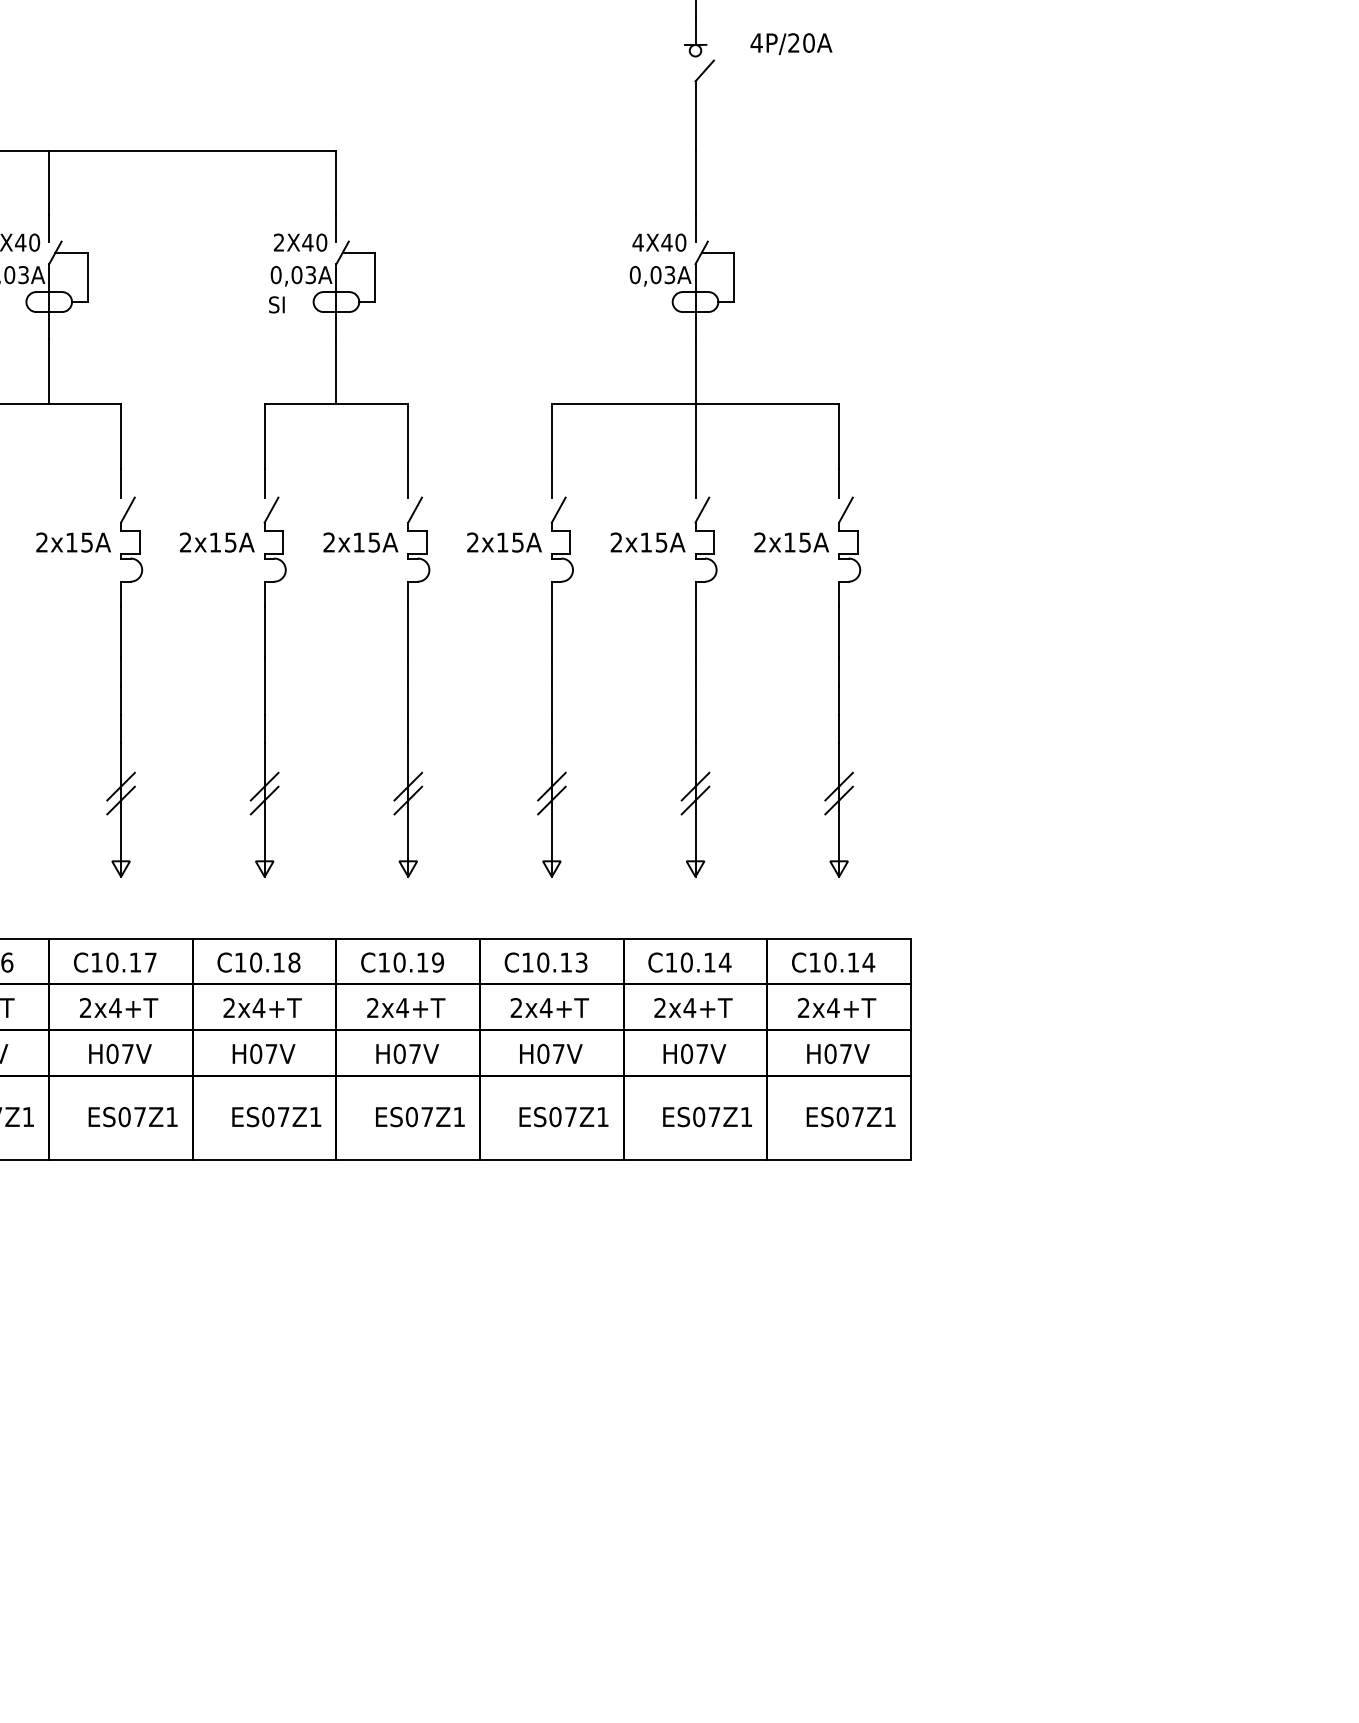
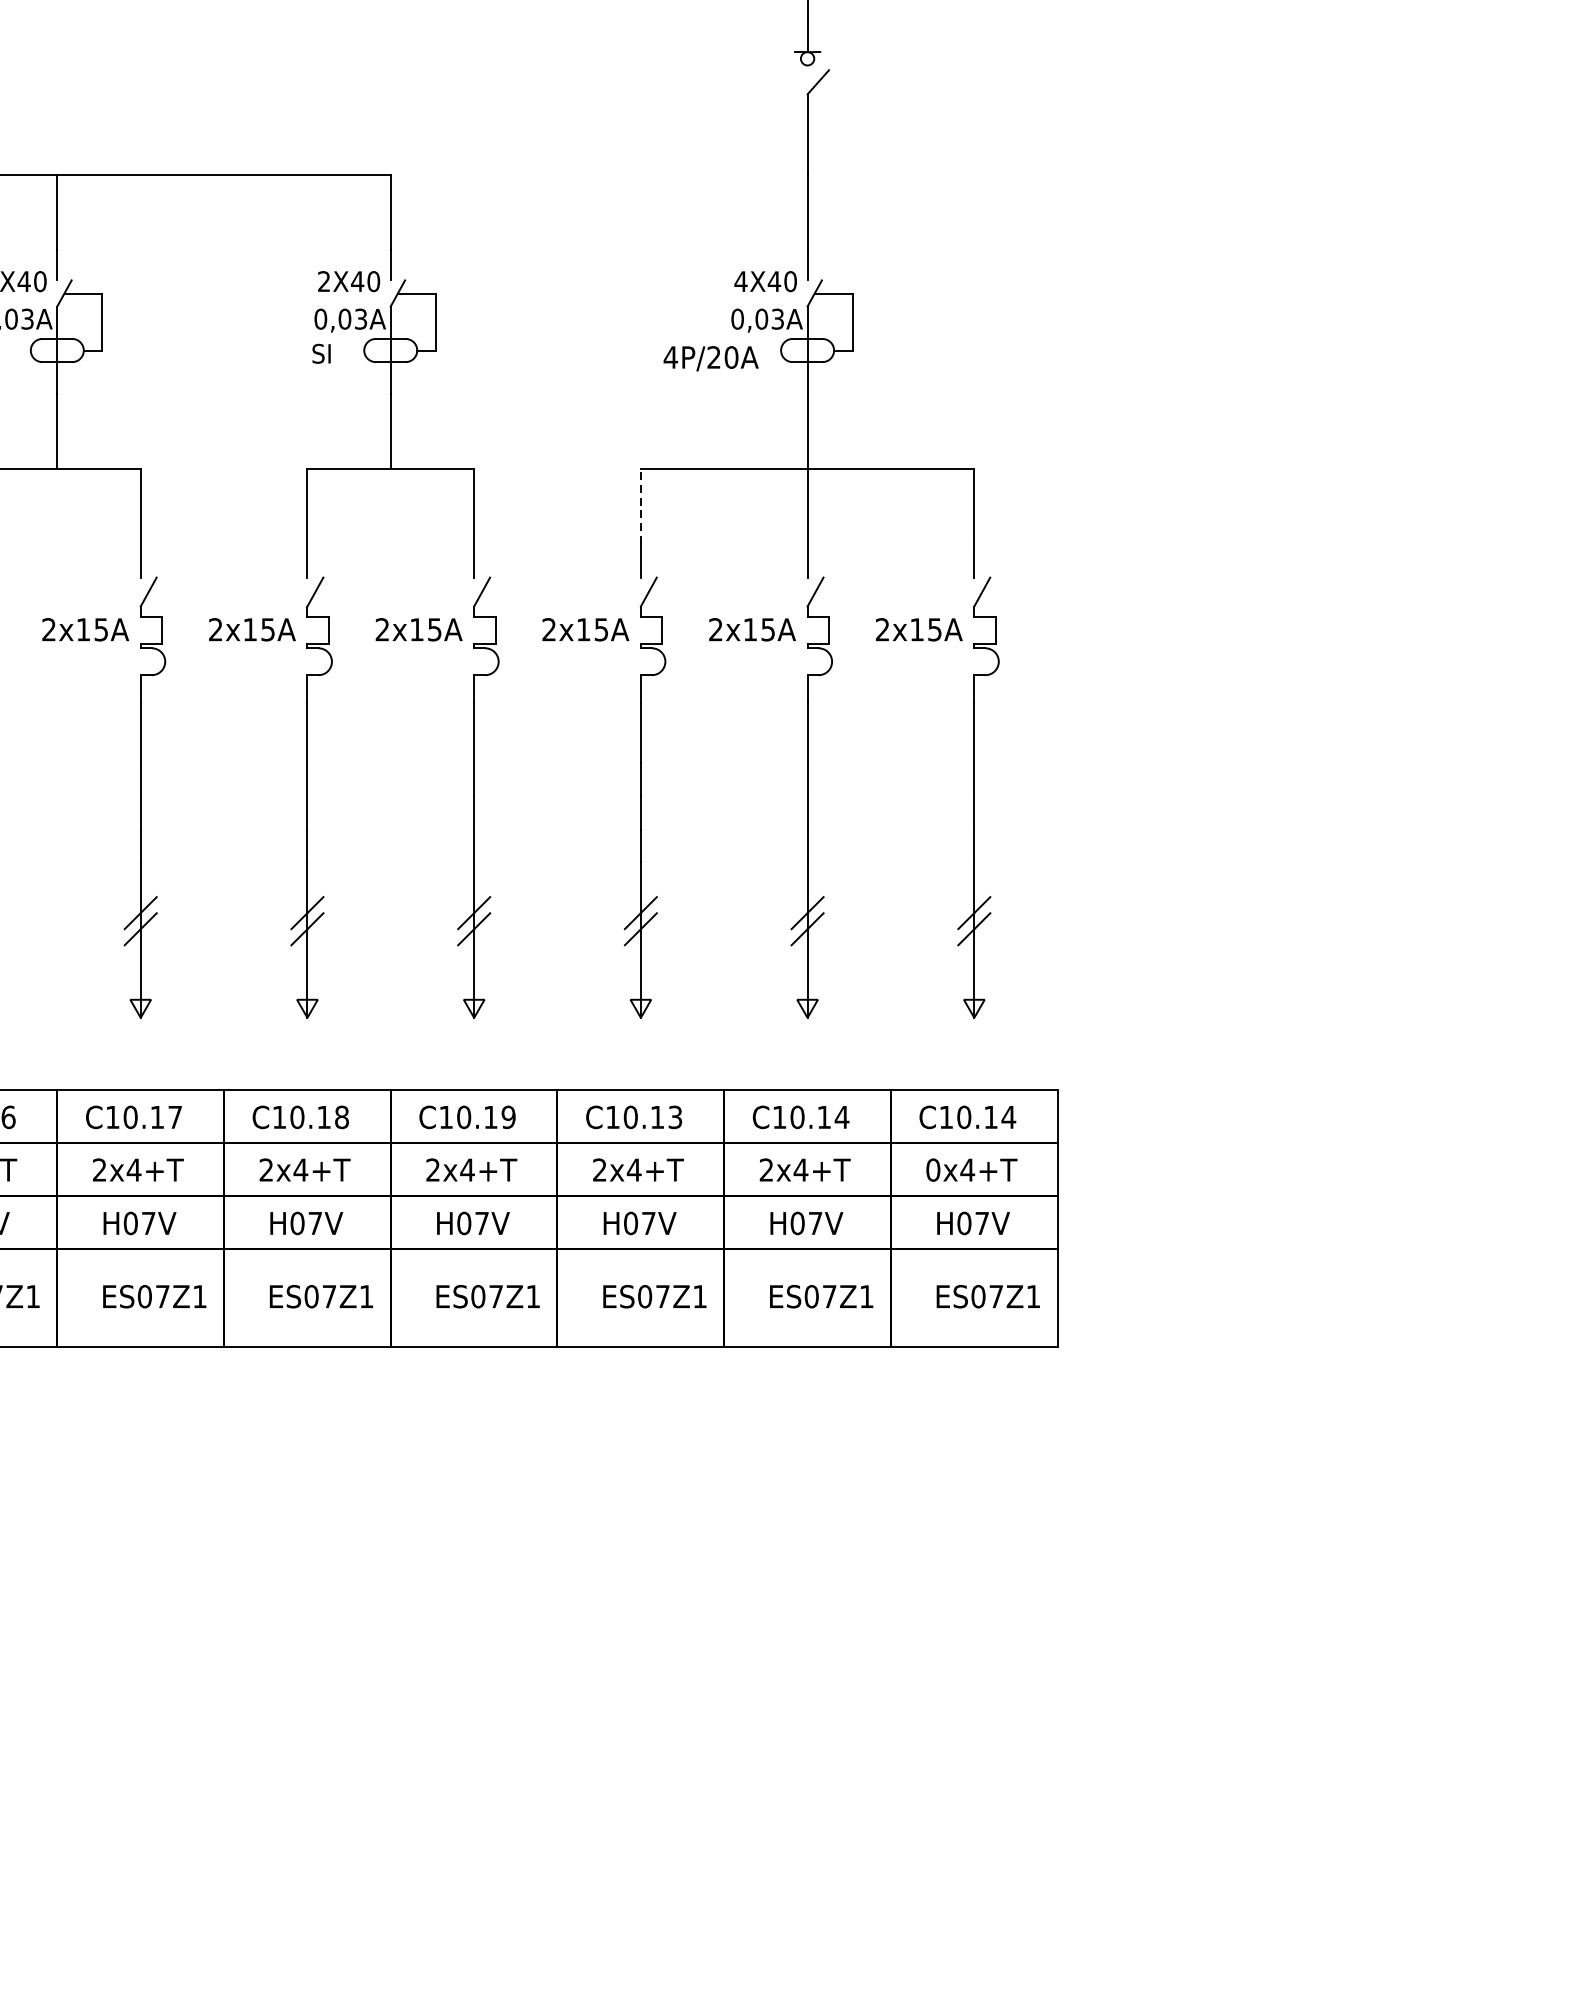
text: (791, 43) -> (711, 358), moved
line: (551, 435) -> (640, 505), solid -> dashed
text: (803, 1008) -> (932, 1170), 2x4+T -> 0x4+T

